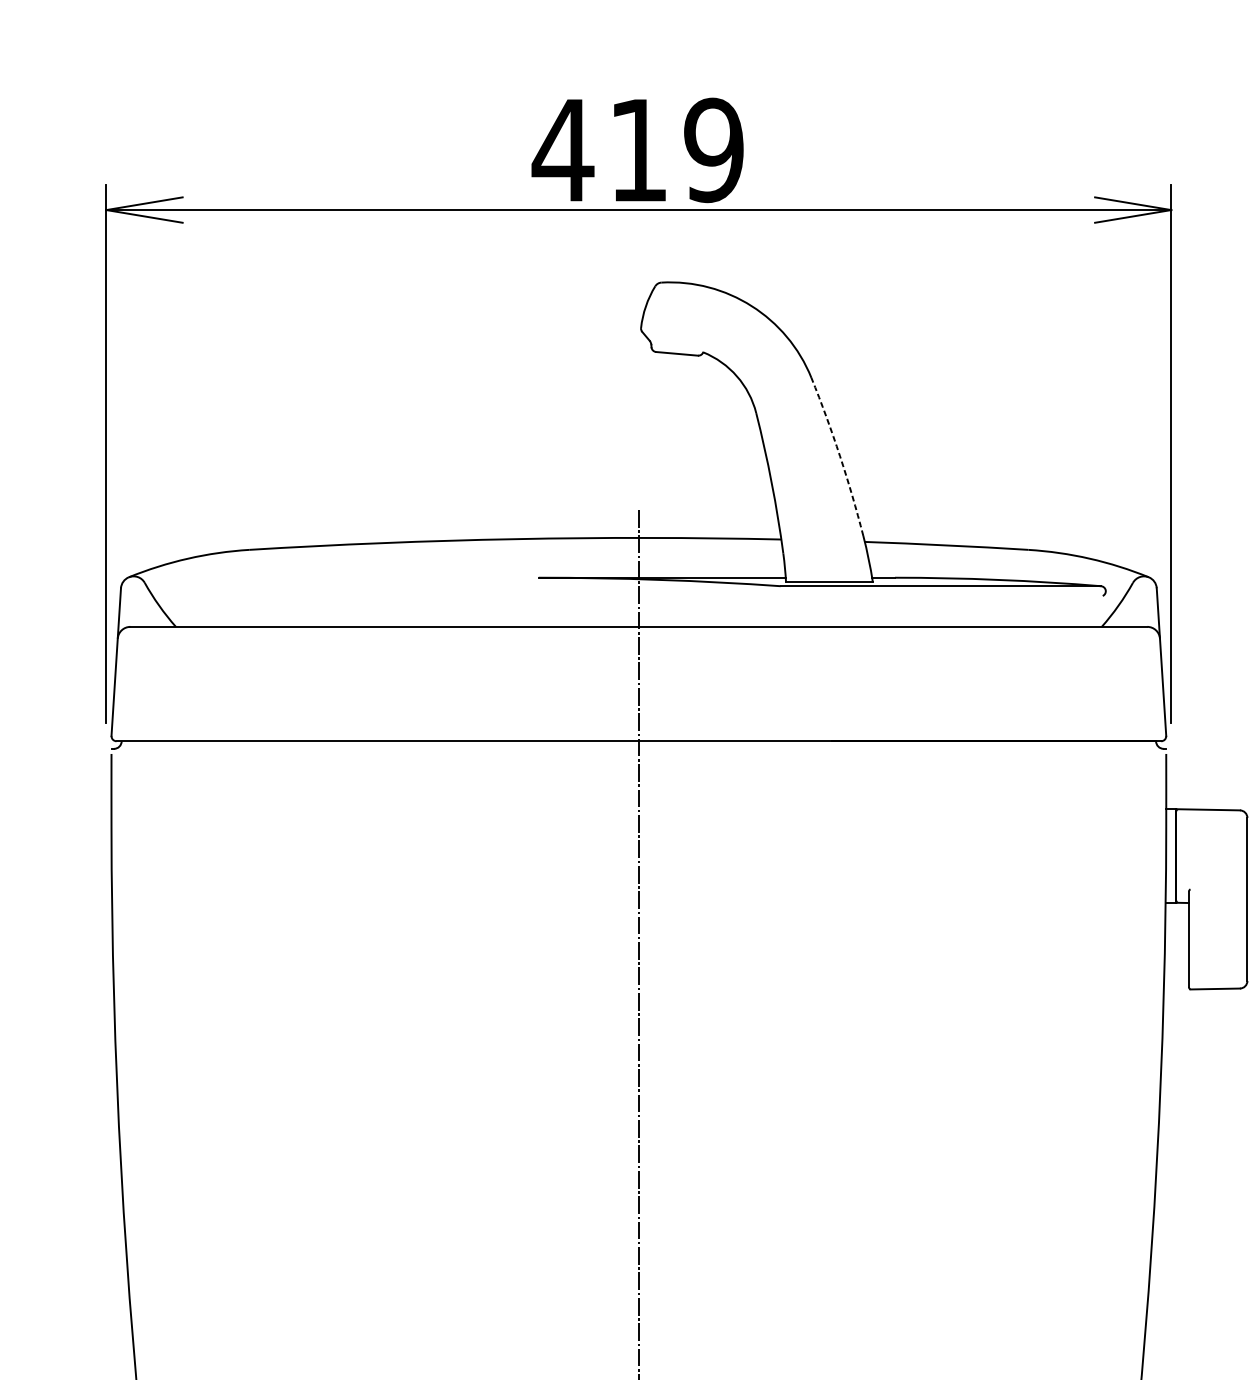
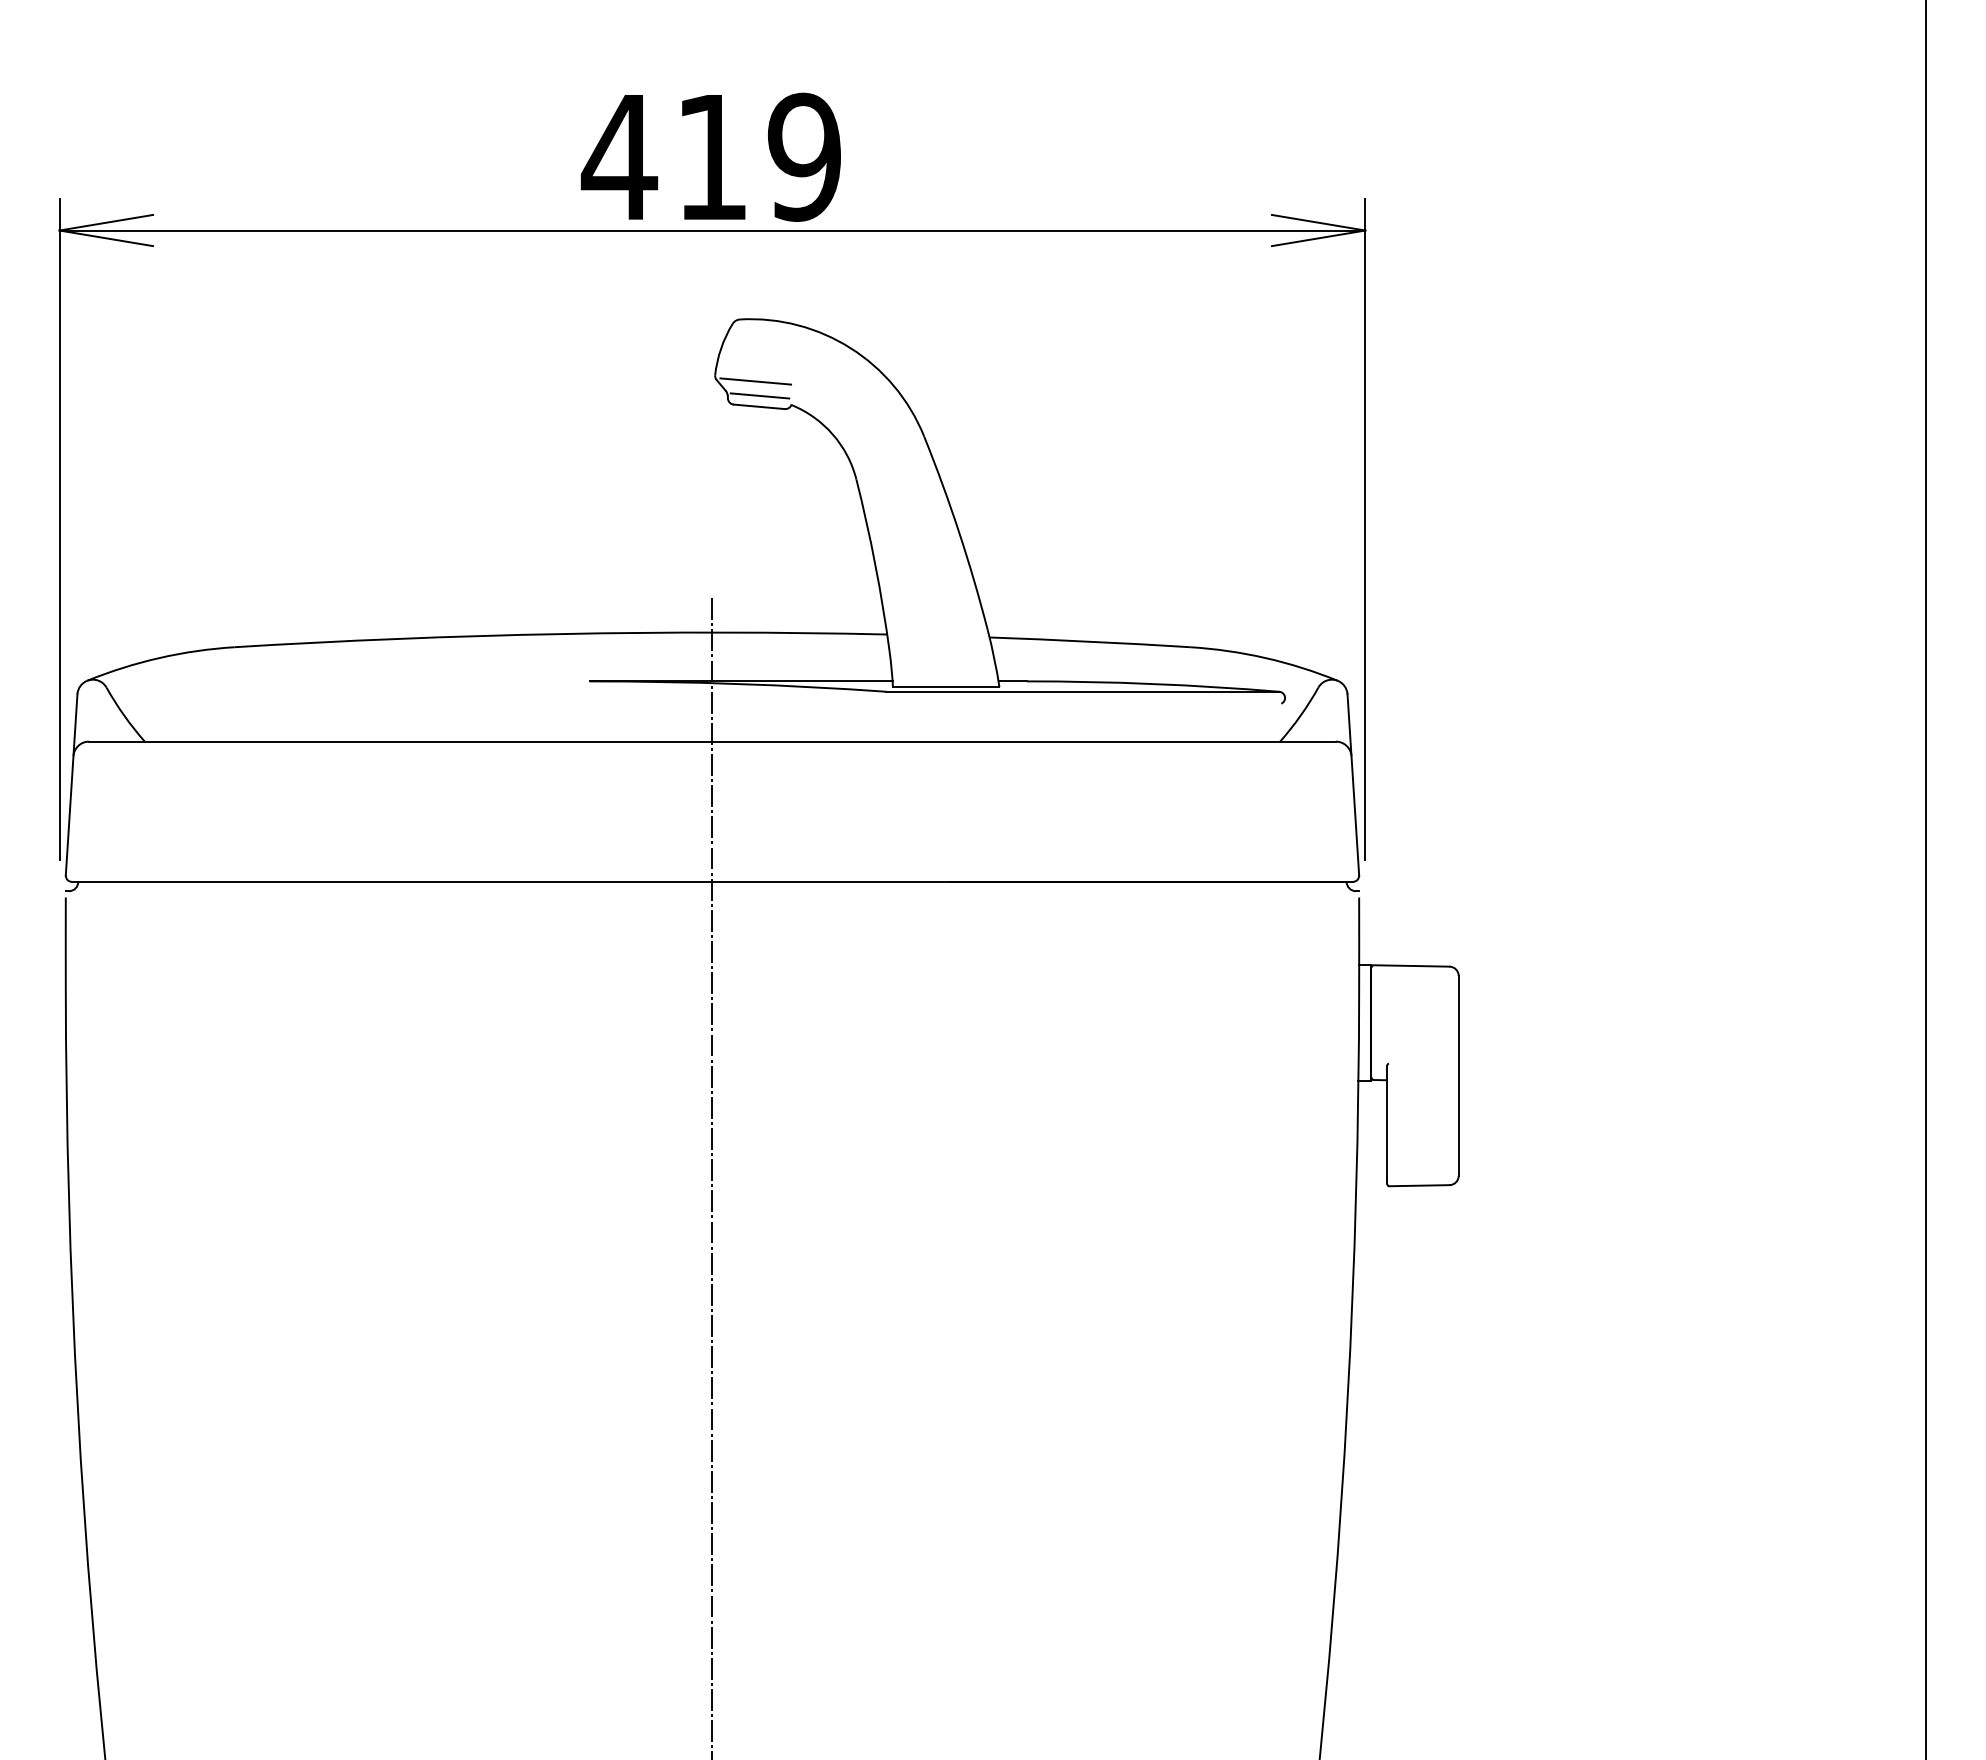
line: (673, 333) -> (755, 381), added
line: (677, 344) -> (759, 395), added
arc: (840, 456) -> (959, 532), dashed -> solid

